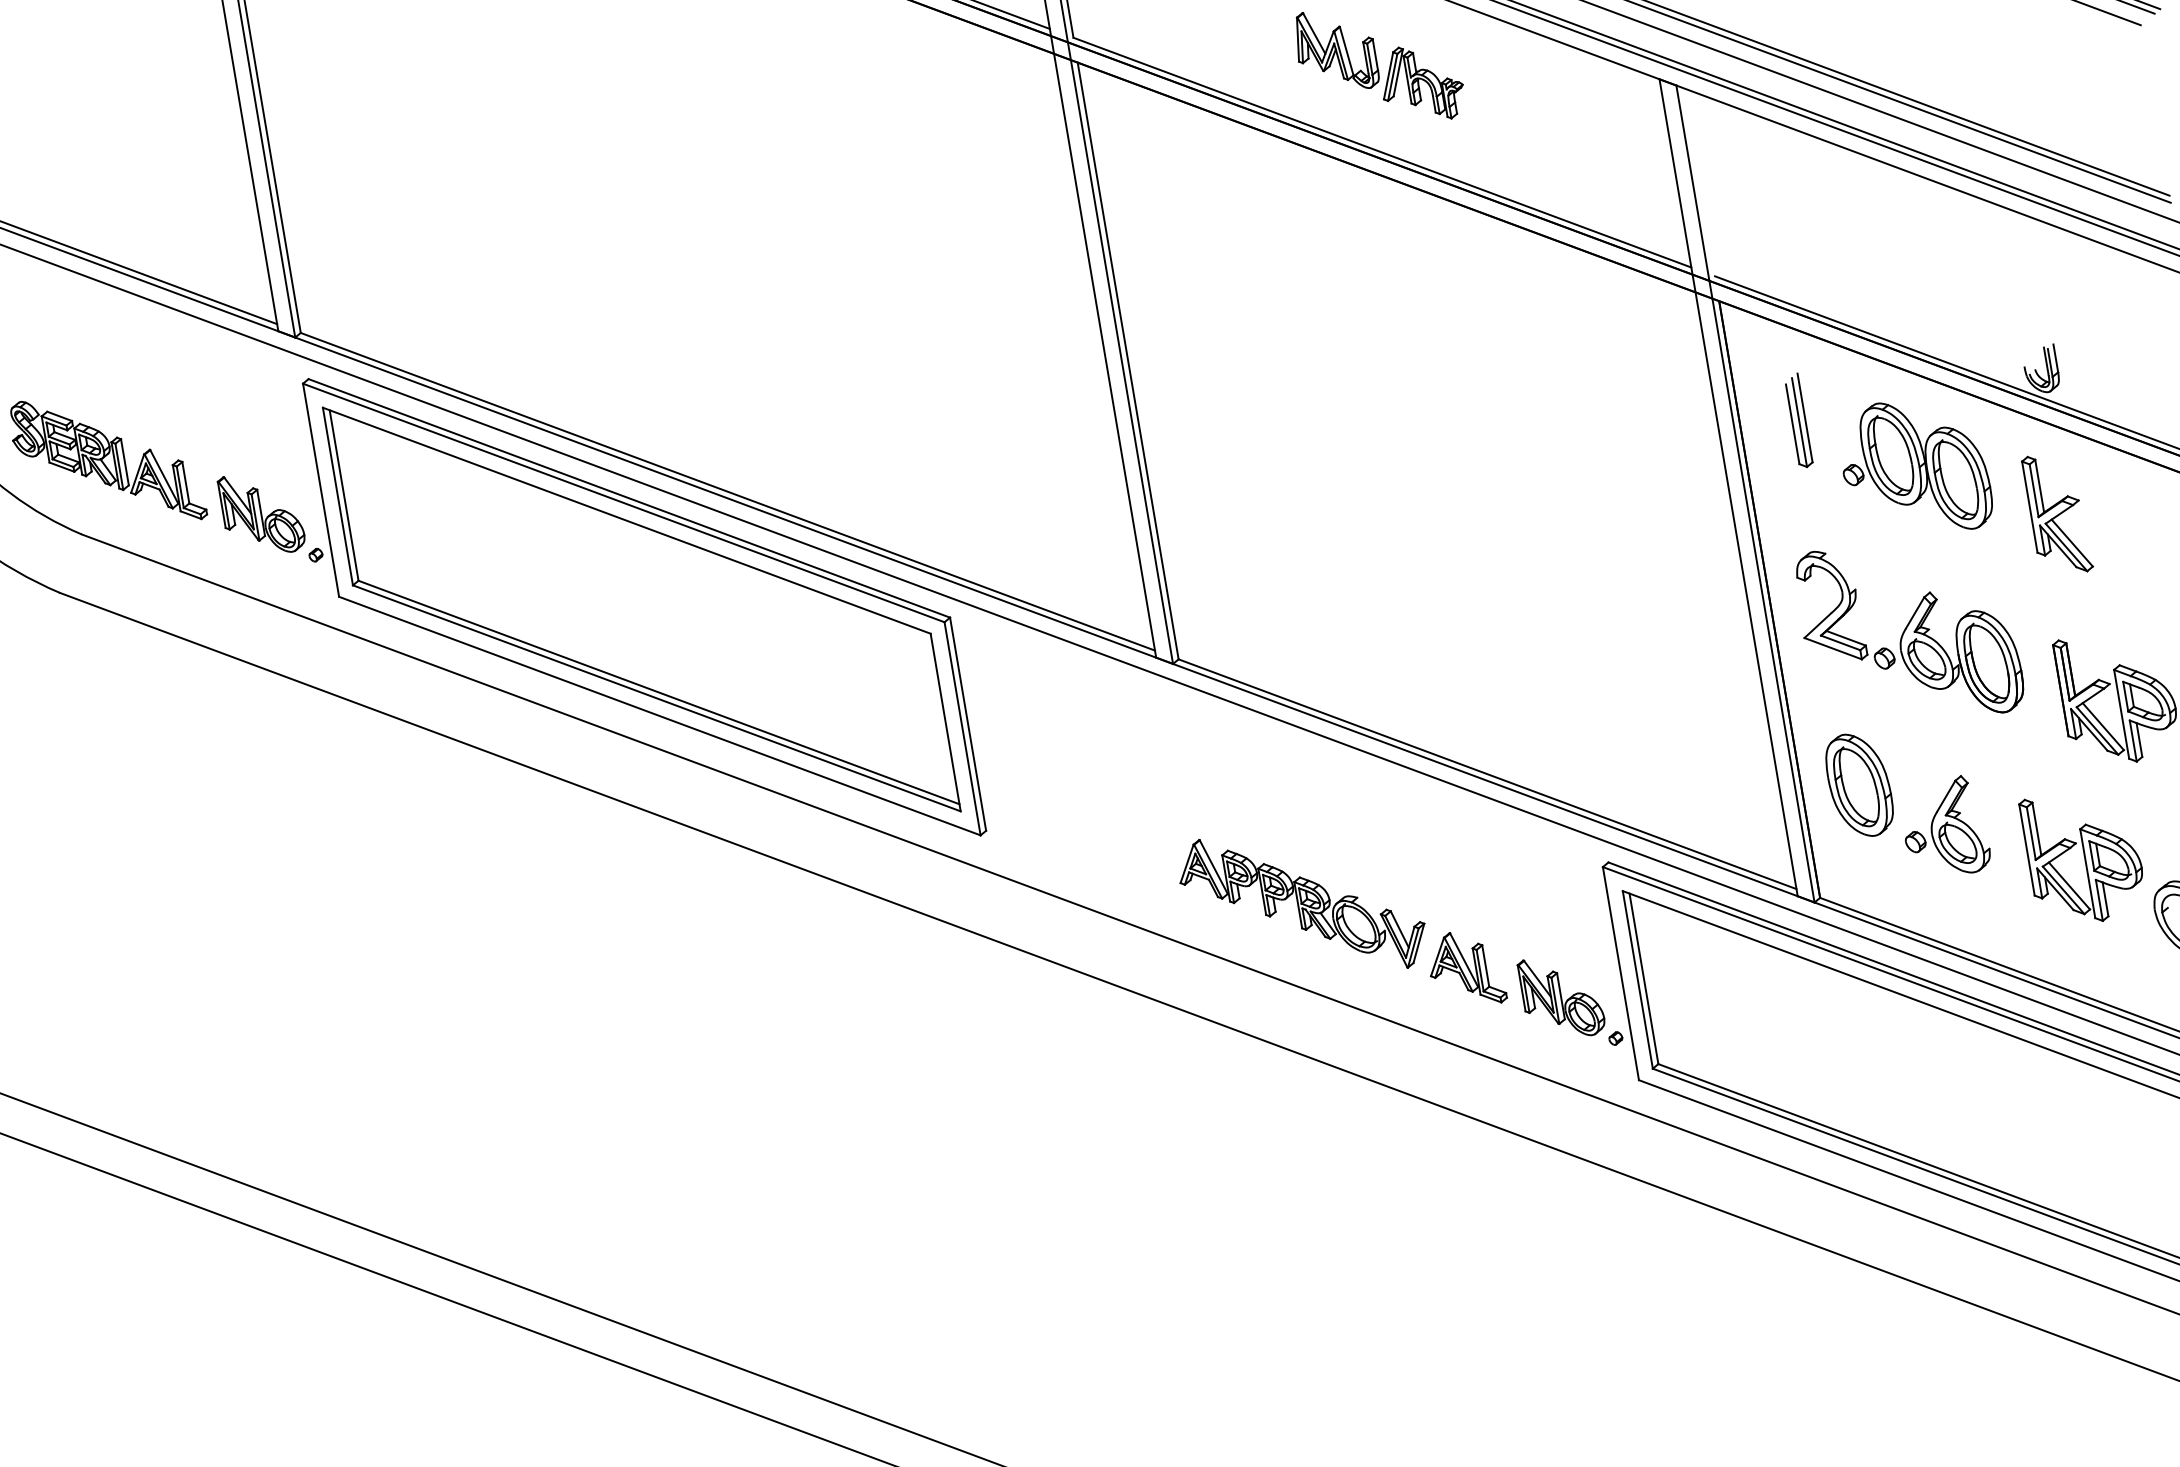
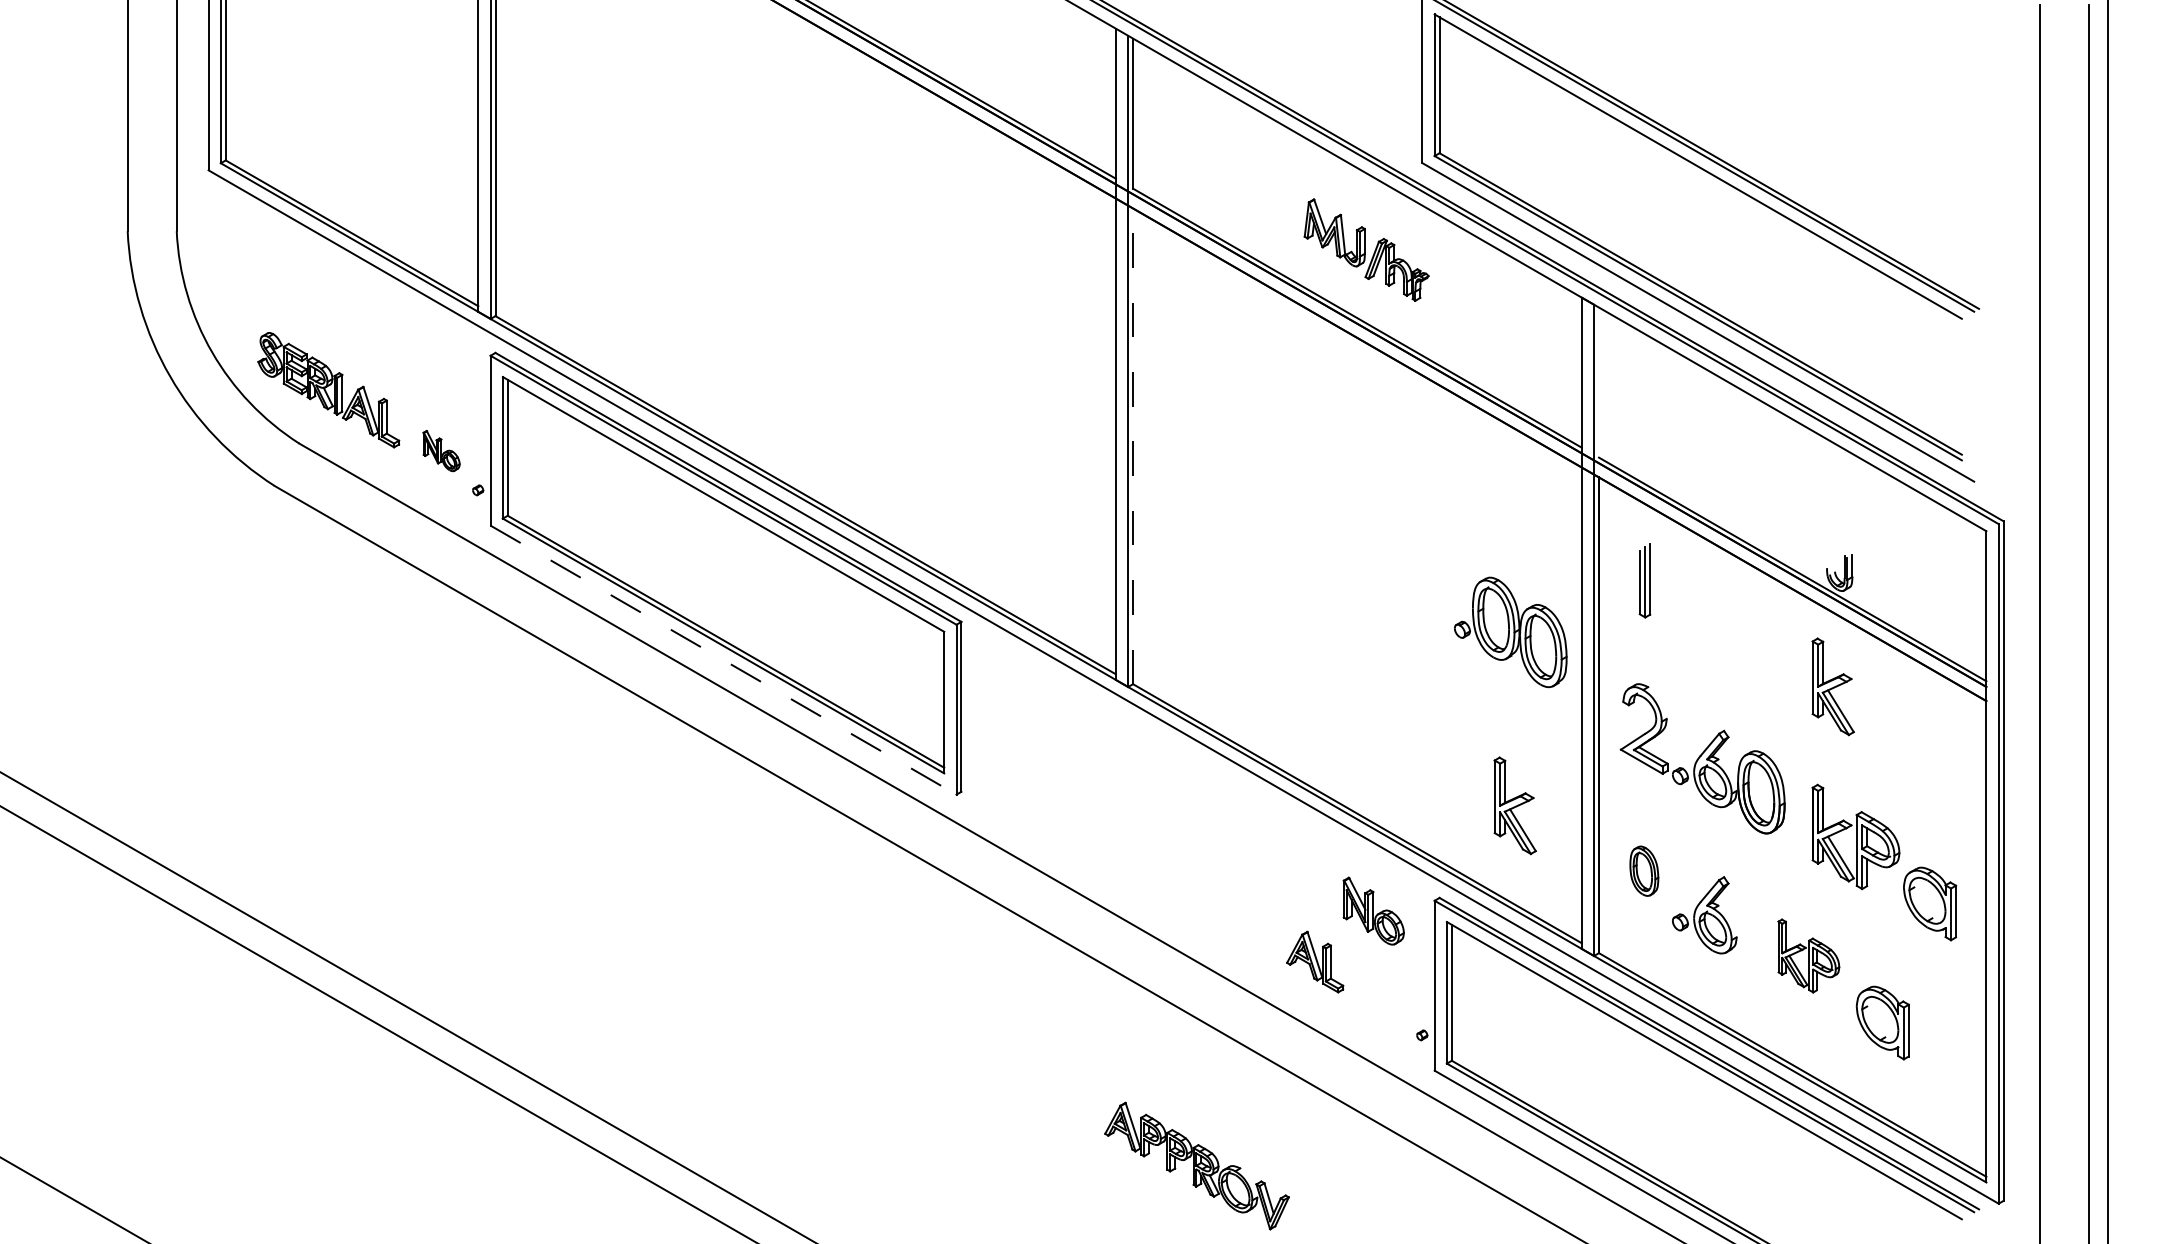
line: (1128, 361) -> (1133, 446), solid -> dashed
part: (1914, 468) -> (1510, 632), moved
part: (261, 512) -> (441, 450), size x0.6
line: (659, 716) -> (723, 660), solid -> dashed
part: (1682, 730) -> (1514, 805), added
part: (1859, 785) -> (1644, 871), size x0.6
part: (2083, 856) -> (1808, 955), size x0.7
part: (1301, 903) -> (1196, 1165), moved
part: (1561, 996) -> (1373, 910), moved

